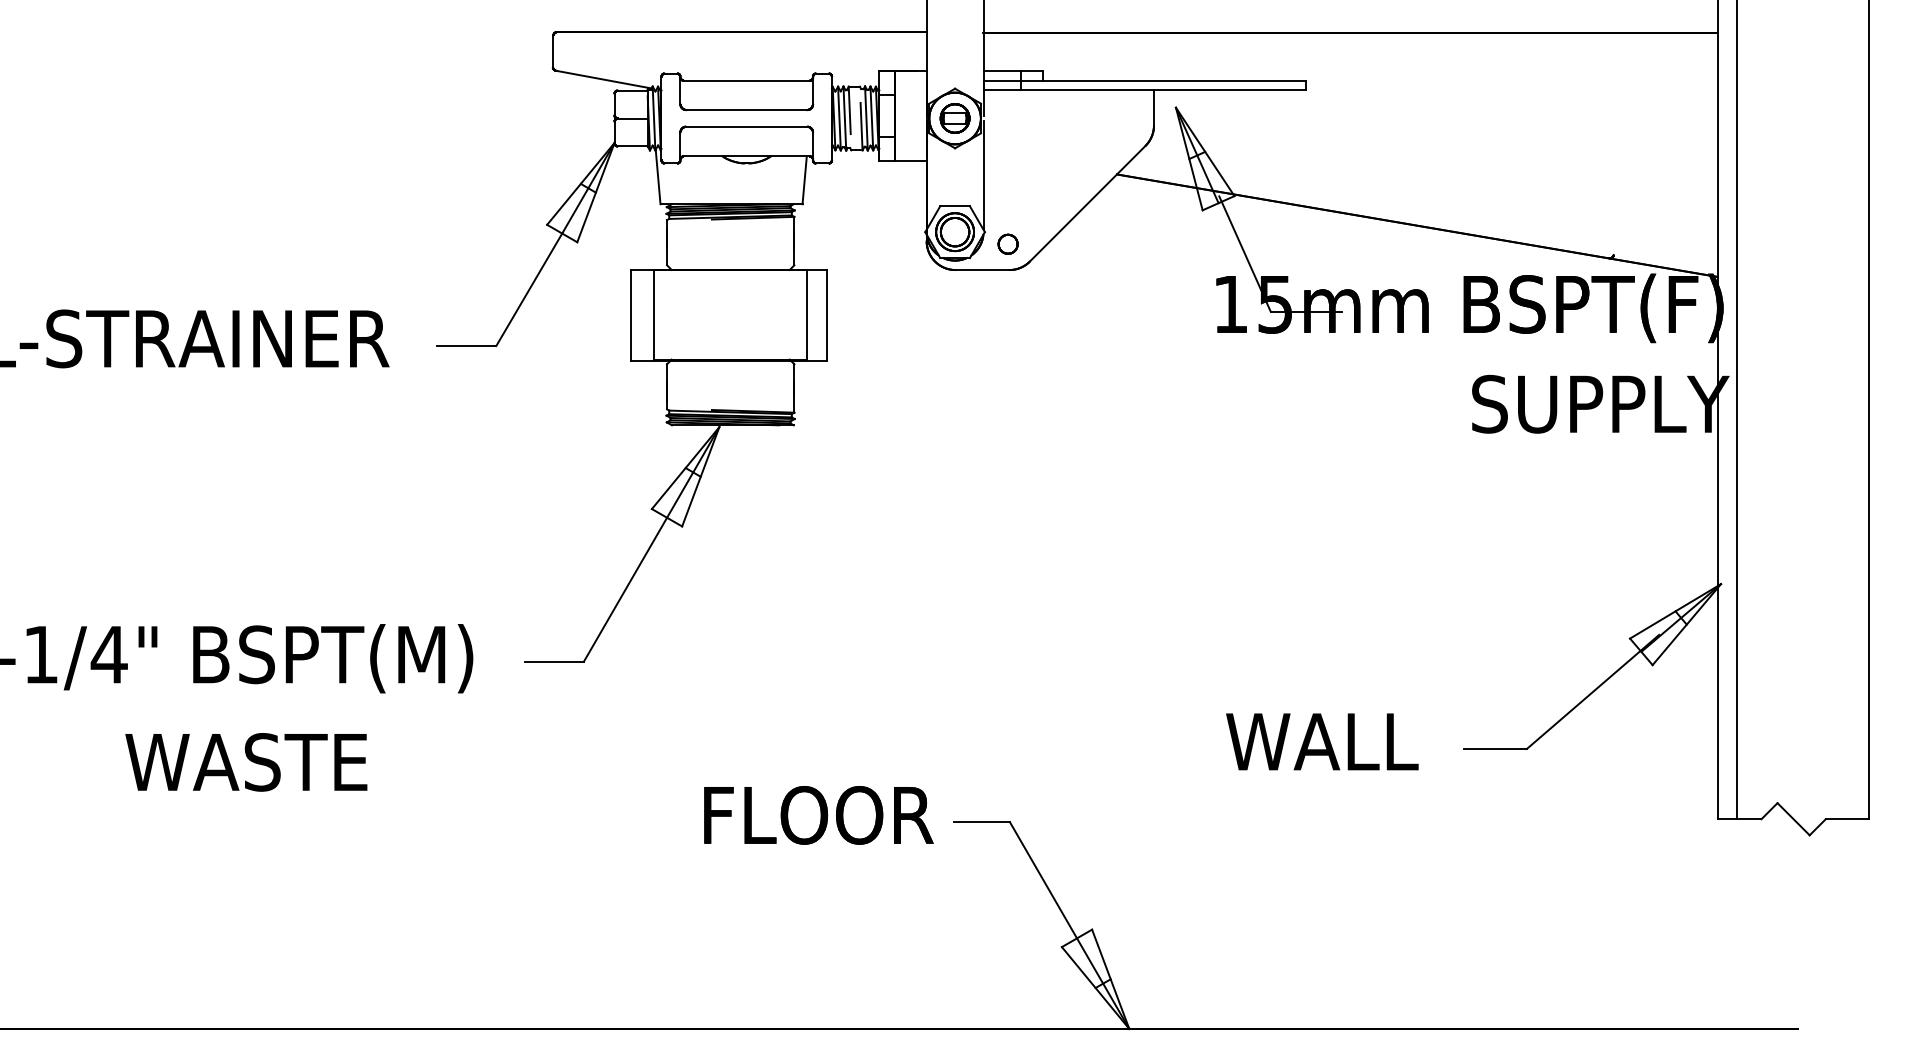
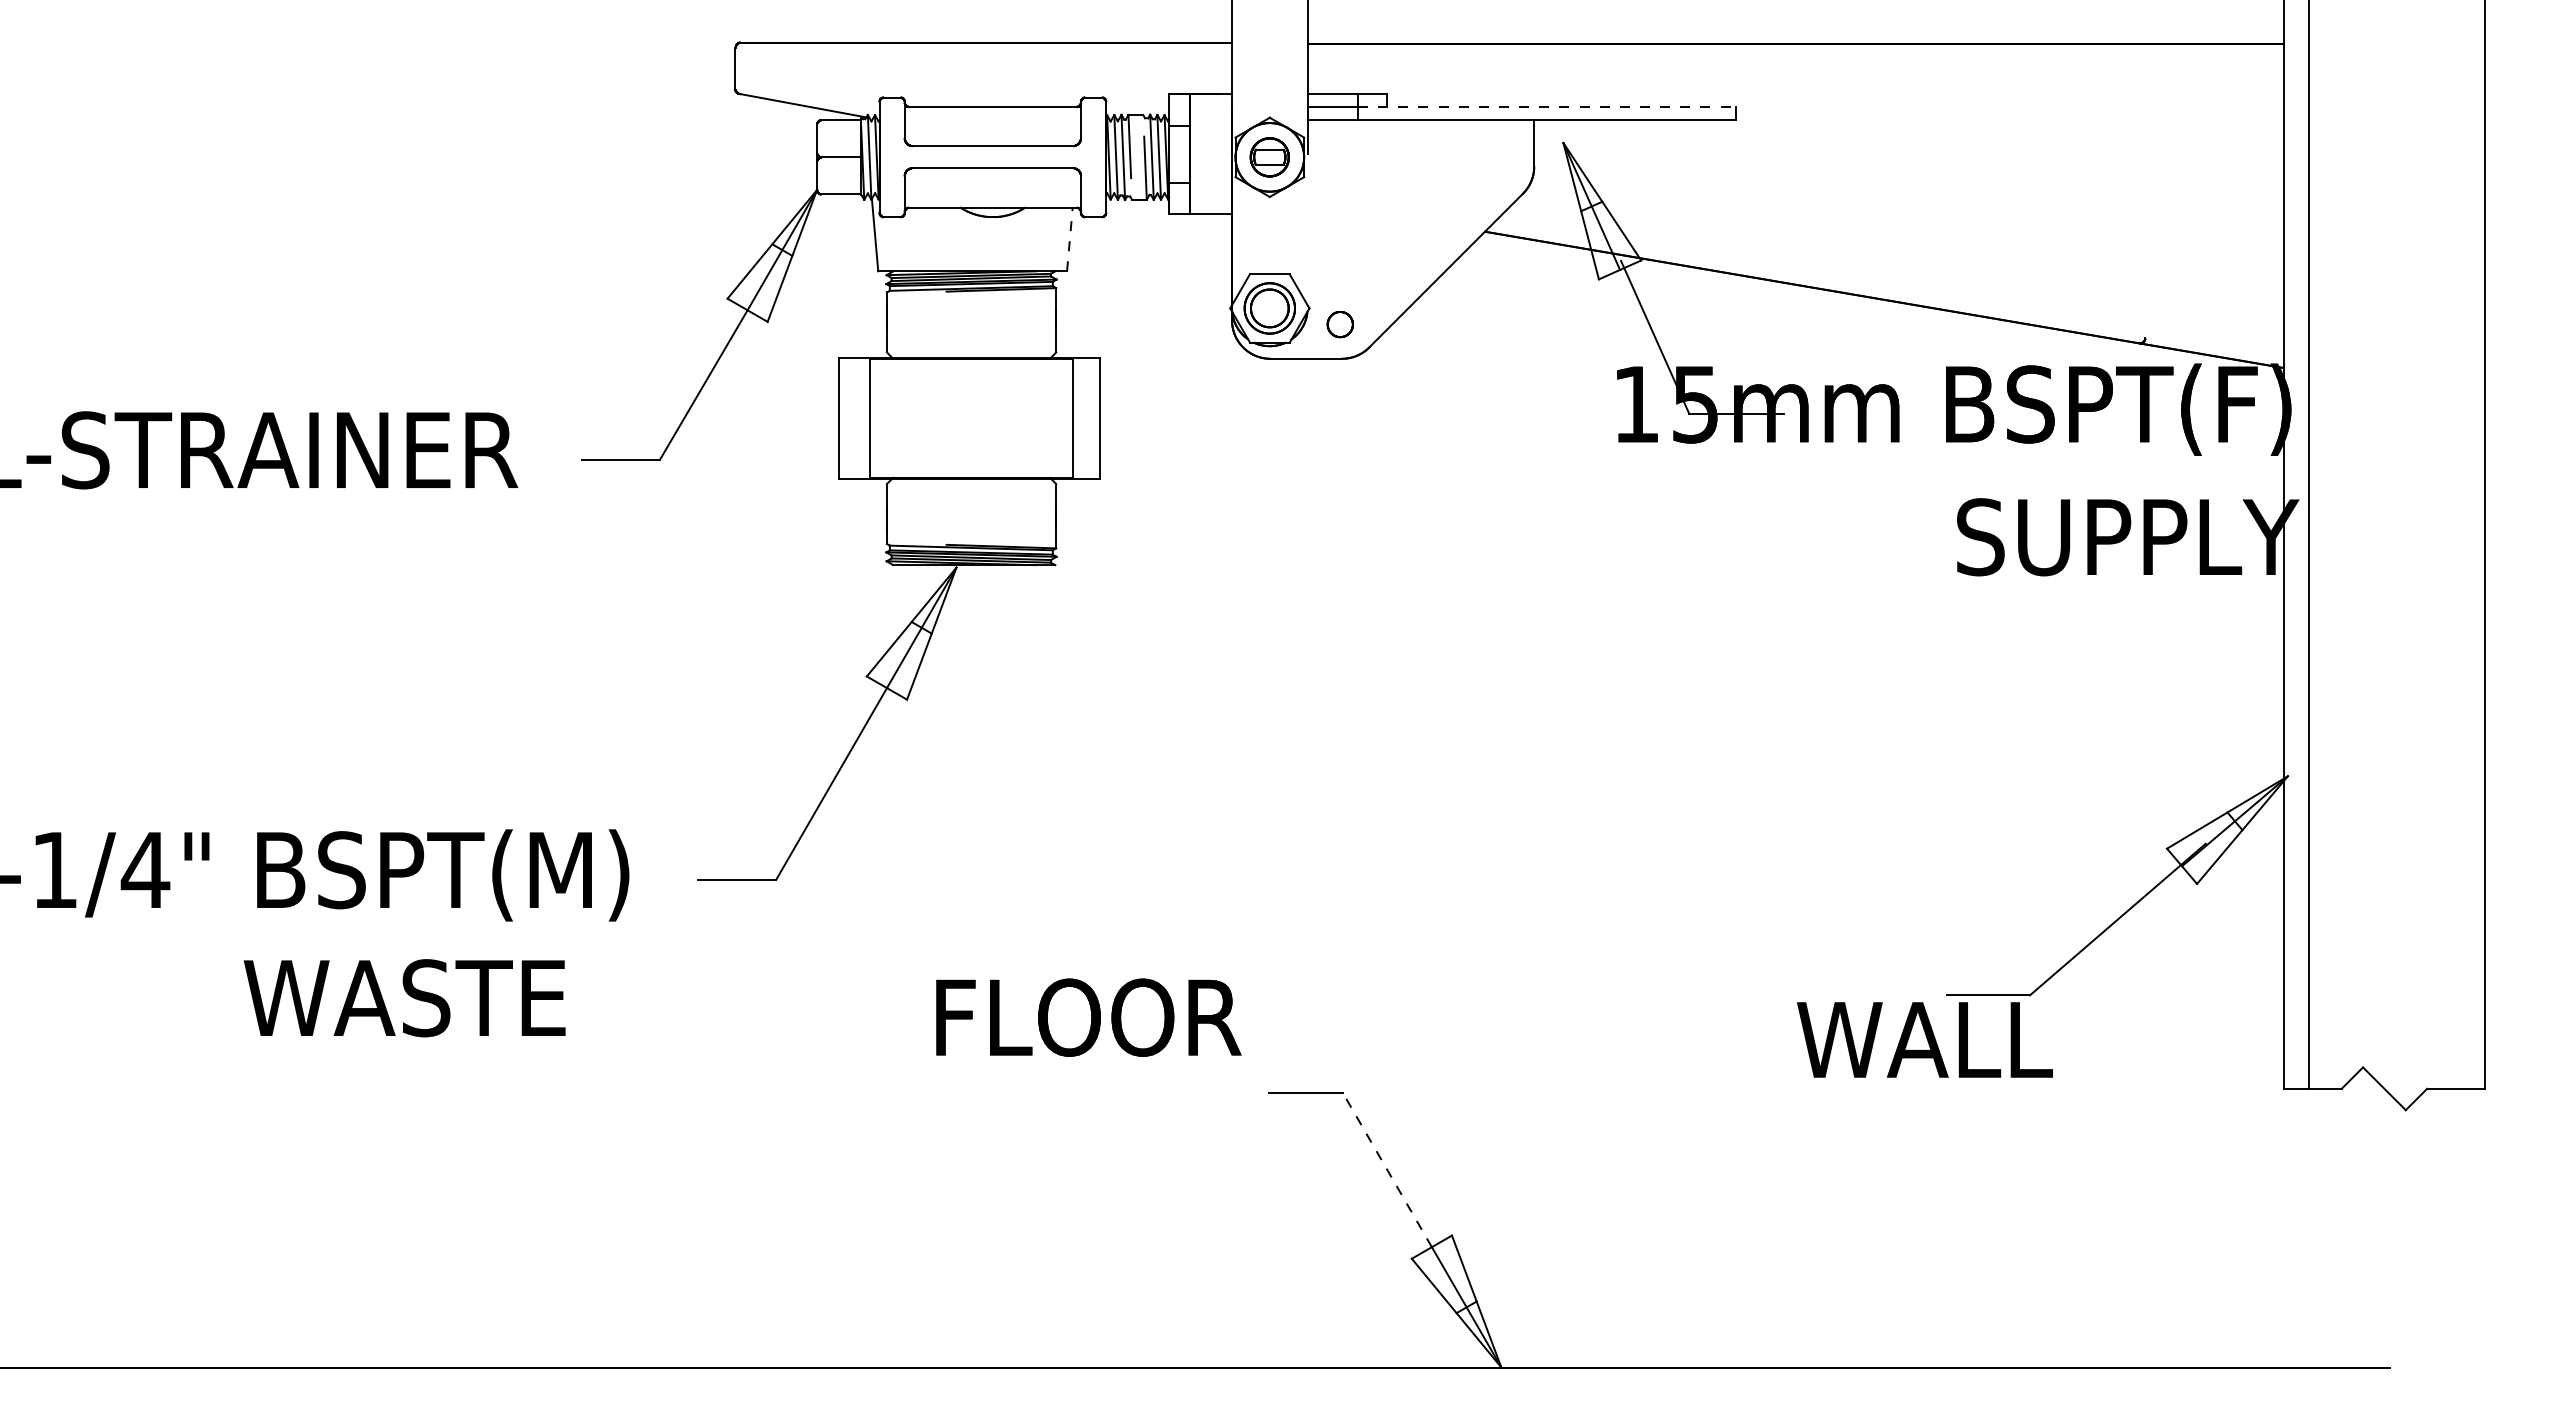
line: (1163, 81) -> (1546, 107), solid -> dashed
line: (983, 175) -> (1307, 232), removed
line: (804, 180) -> (1069, 239), solid -> dashed
text: (1321, 741) -> (1924, 1039), moved
text: (246, 762) -> (404, 998), moved
text: (818, 815) -> (1088, 1017), moved
line: (1043, 880) -> (1387, 1170), solid -> dashed

